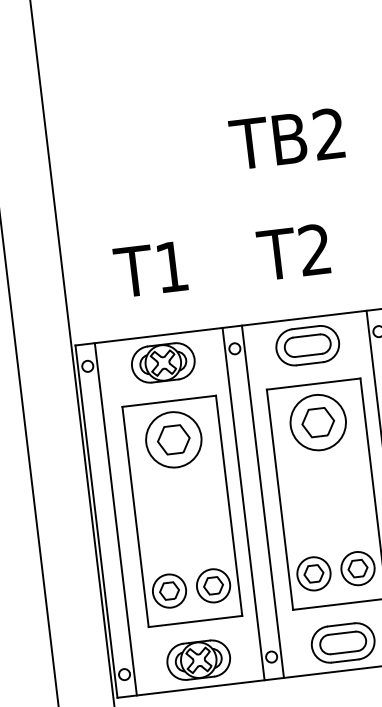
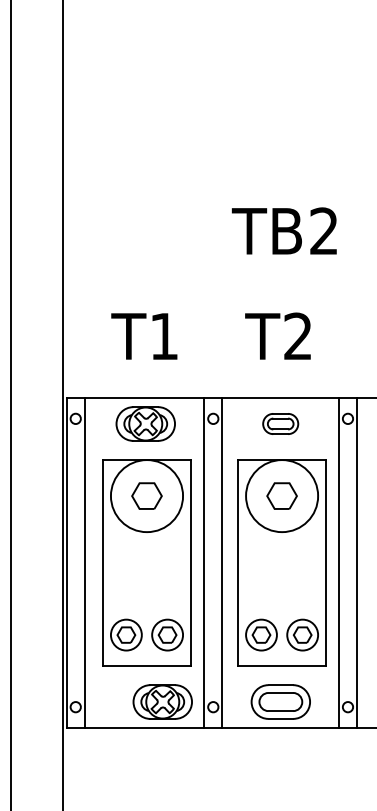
part: (307, 345) -> (280, 423), size x0.6
circle: (317, 422) -> (281, 495), size x1.4
circle: (173, 439) -> (146, 495), size x1.4
part: (198, 659) -> (162, 701), moved

